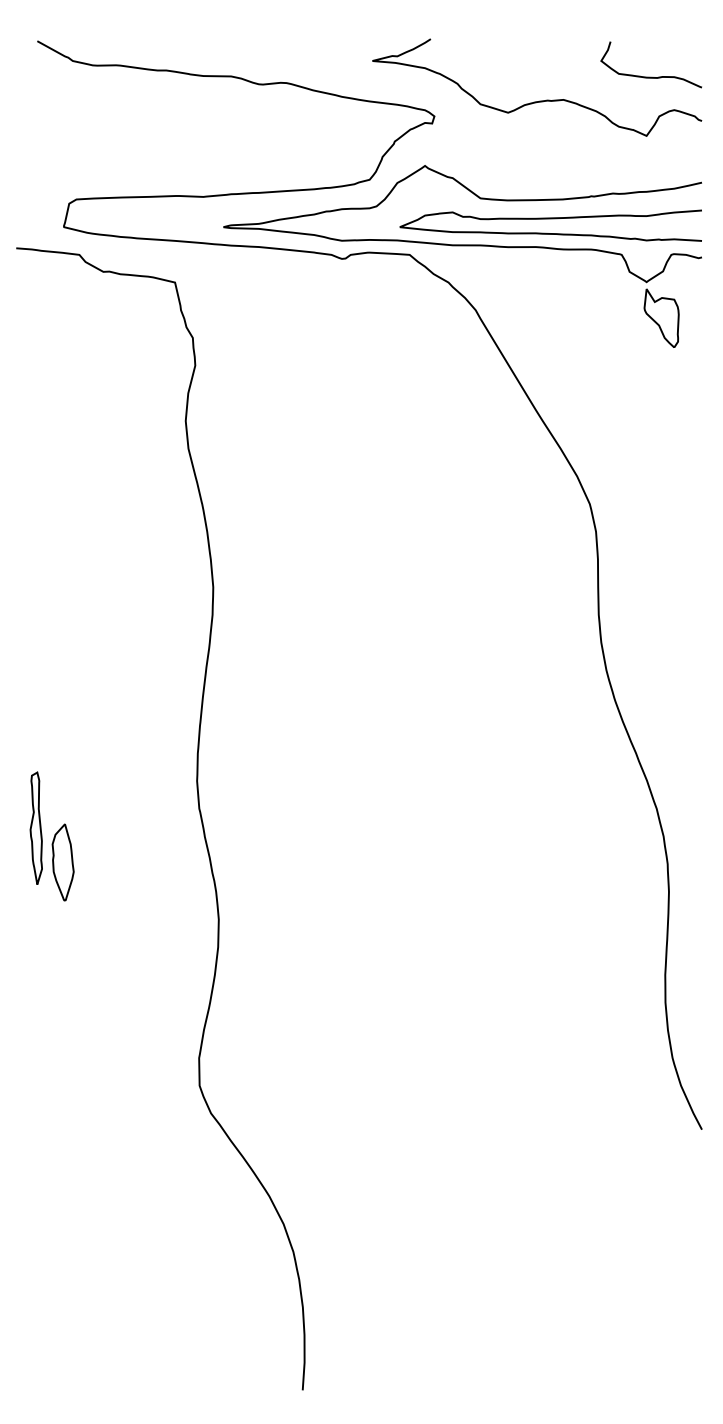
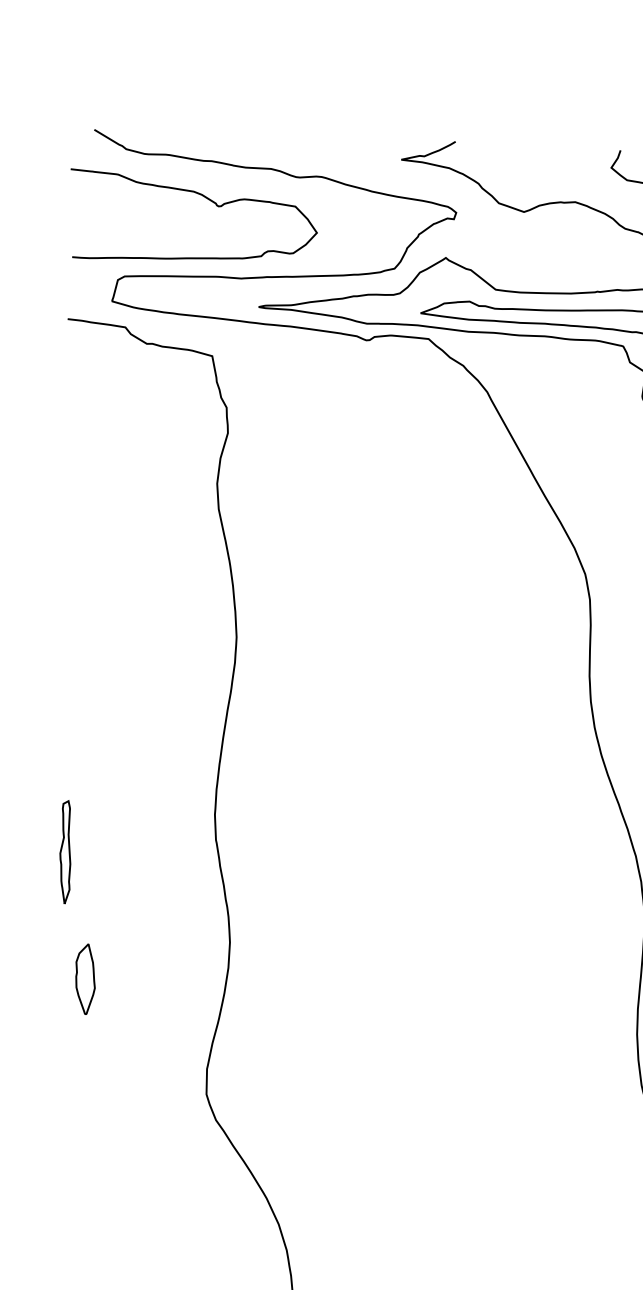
curve: (161, 111) -> (205, 198), added
part: (62, 862) -> (84, 979), moved

